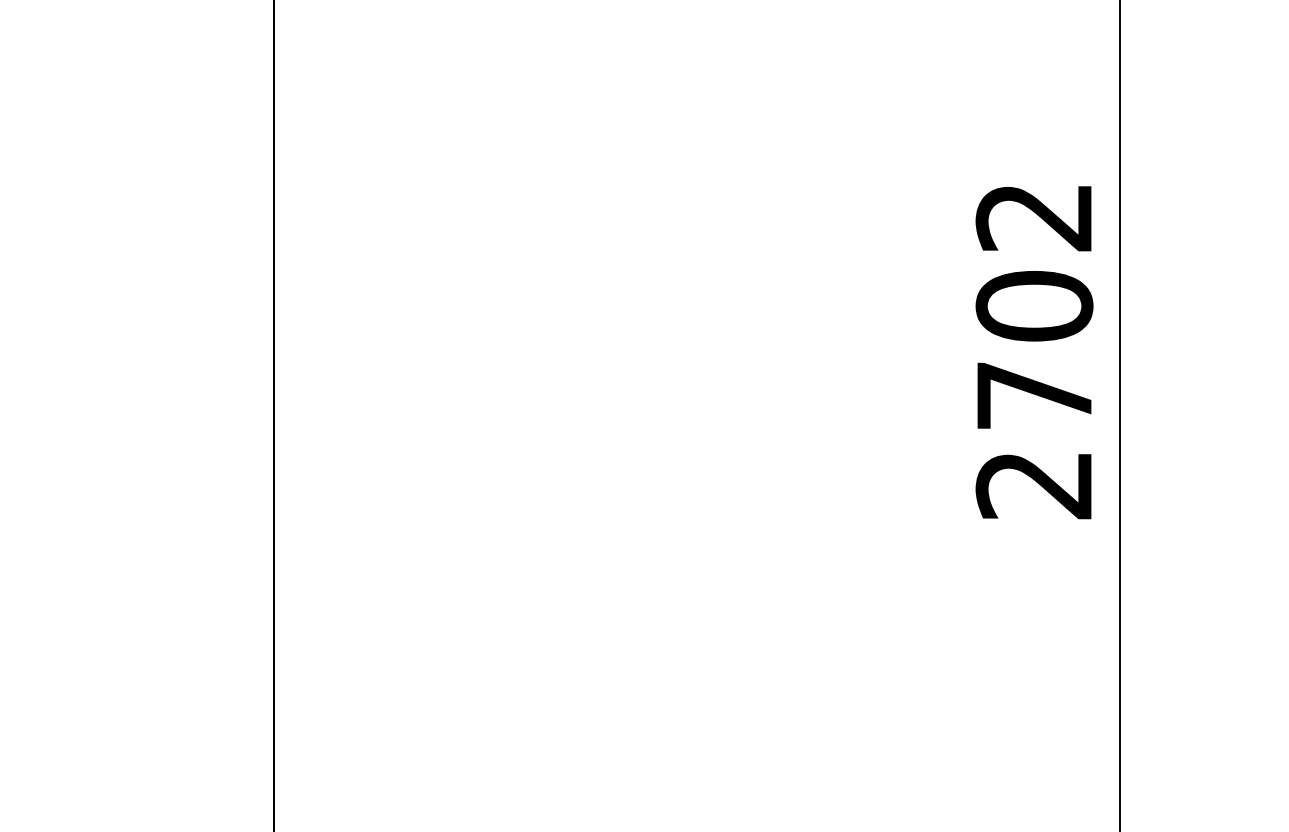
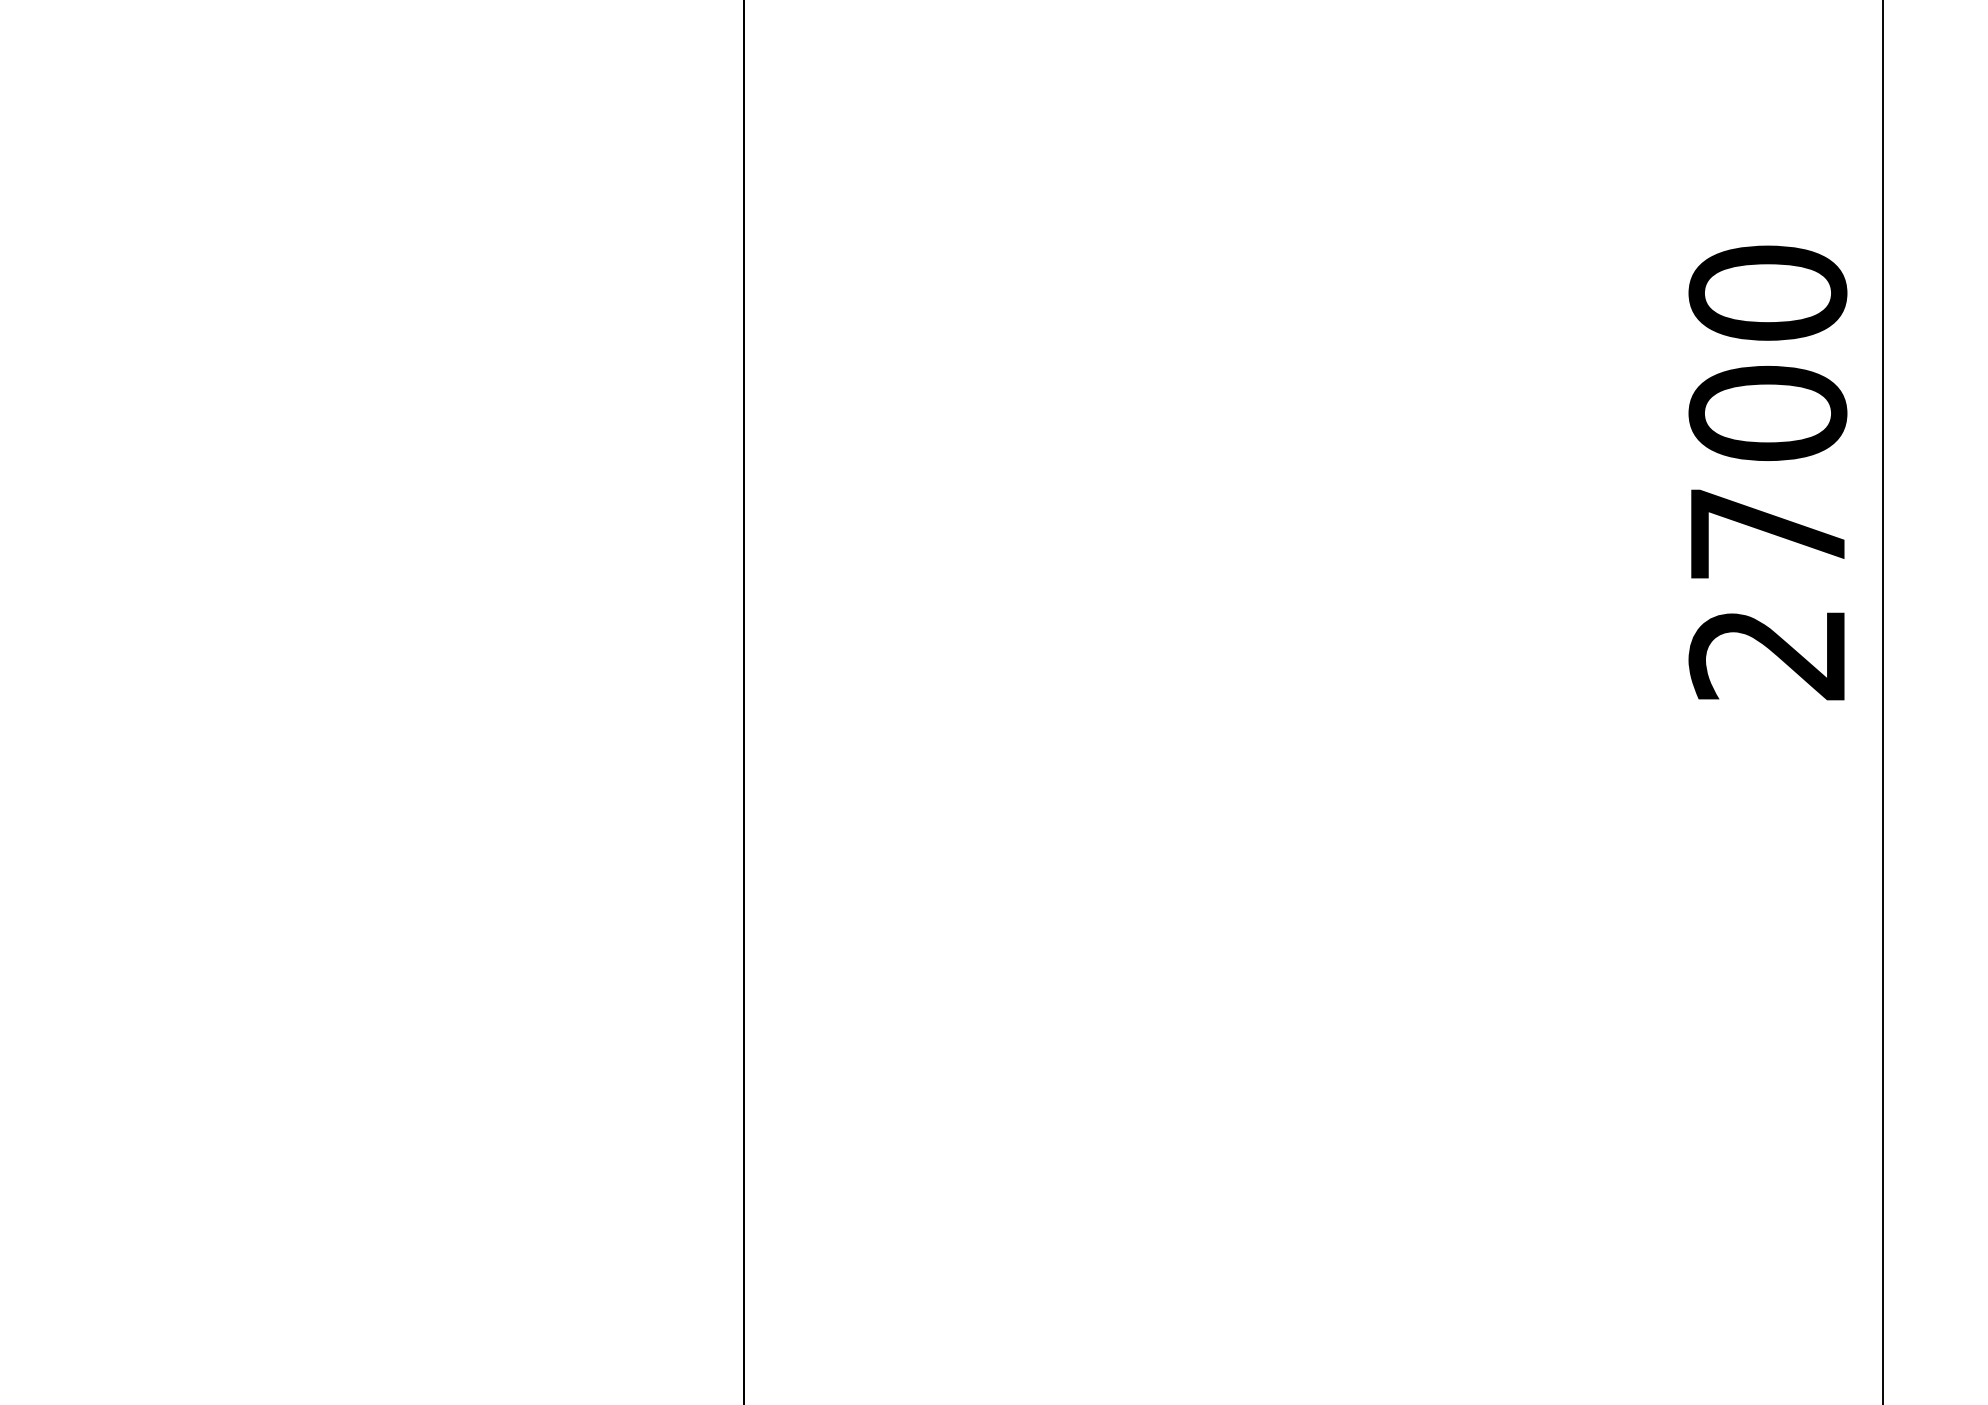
text: (1034, 216) -> (1767, 292), 2702 -> 2700

